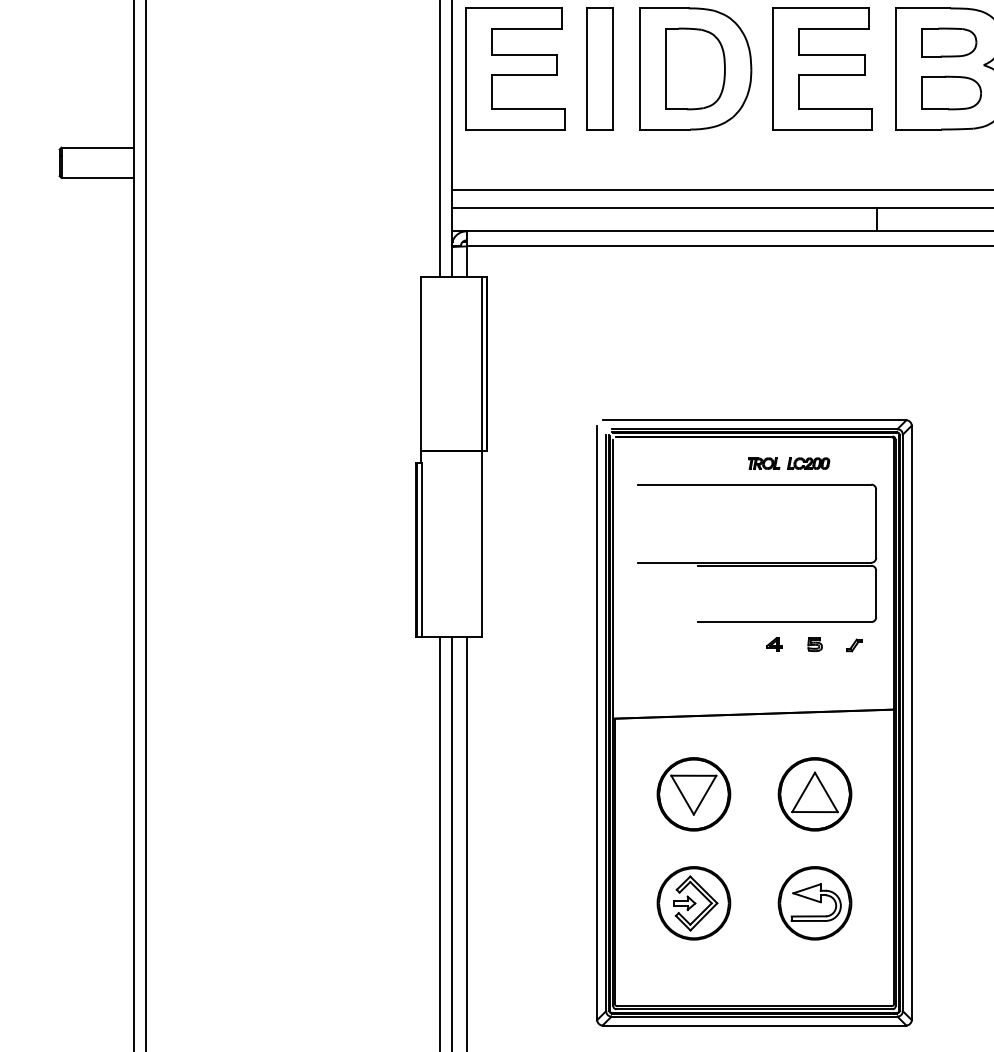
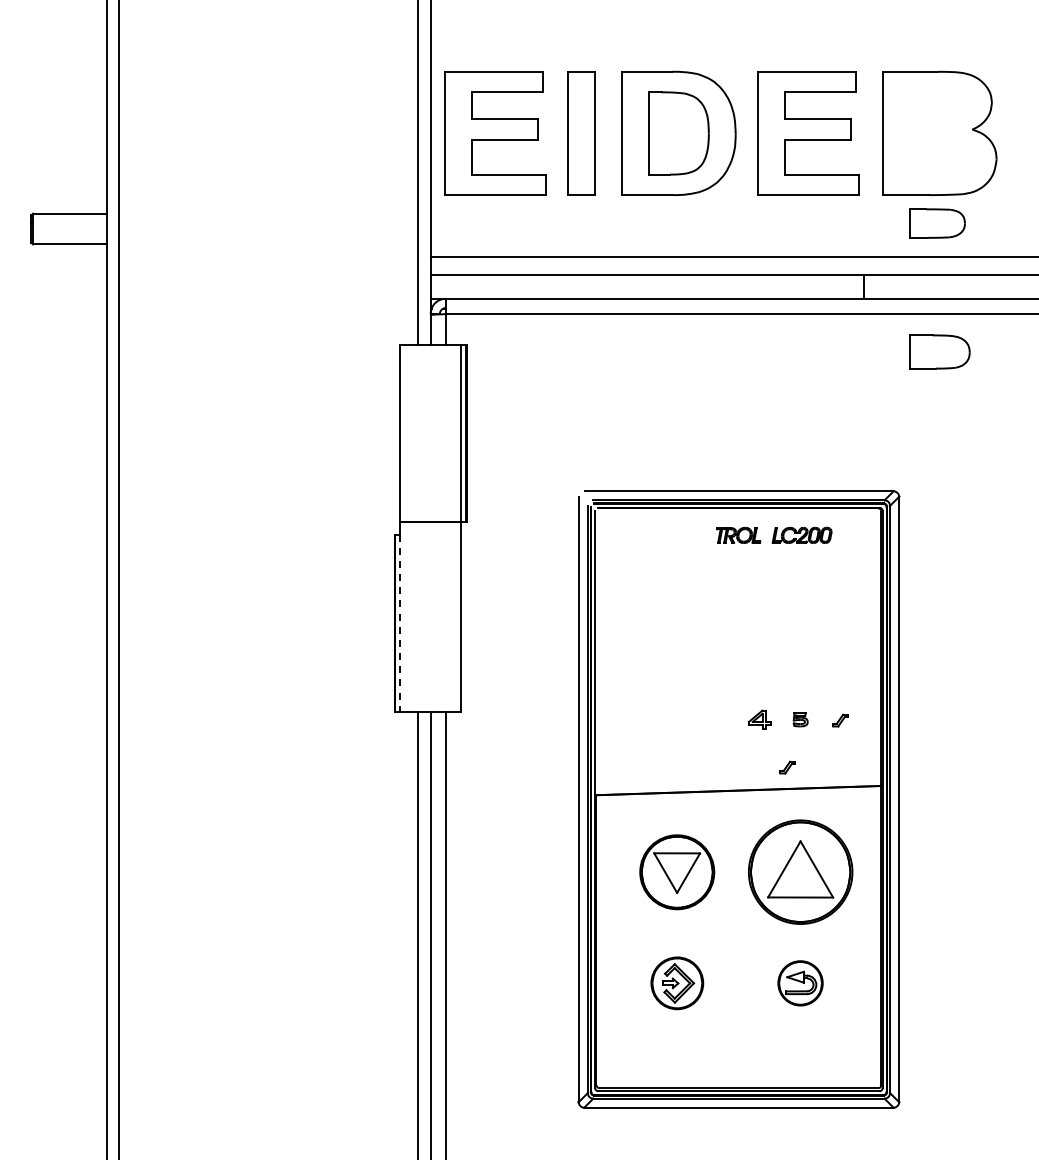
part: (949, 42) -> (937, 223), moved
part: (951, 92) -> (939, 351), moved
part: (788, 463) -> (773, 535), size x1.4
line: (422, 550) -> (400, 623), solid -> dashed
part: (757, 561) -> (741, 635), removed
part: (773, 644) -> (758, 719), size x1.4
part: (802, 691) -> (787, 767), added
part: (814, 794) -> (800, 872), size x1.4
part: (694, 903) -> (677, 983), size x0.7
part: (814, 903) -> (800, 983), size x0.6

